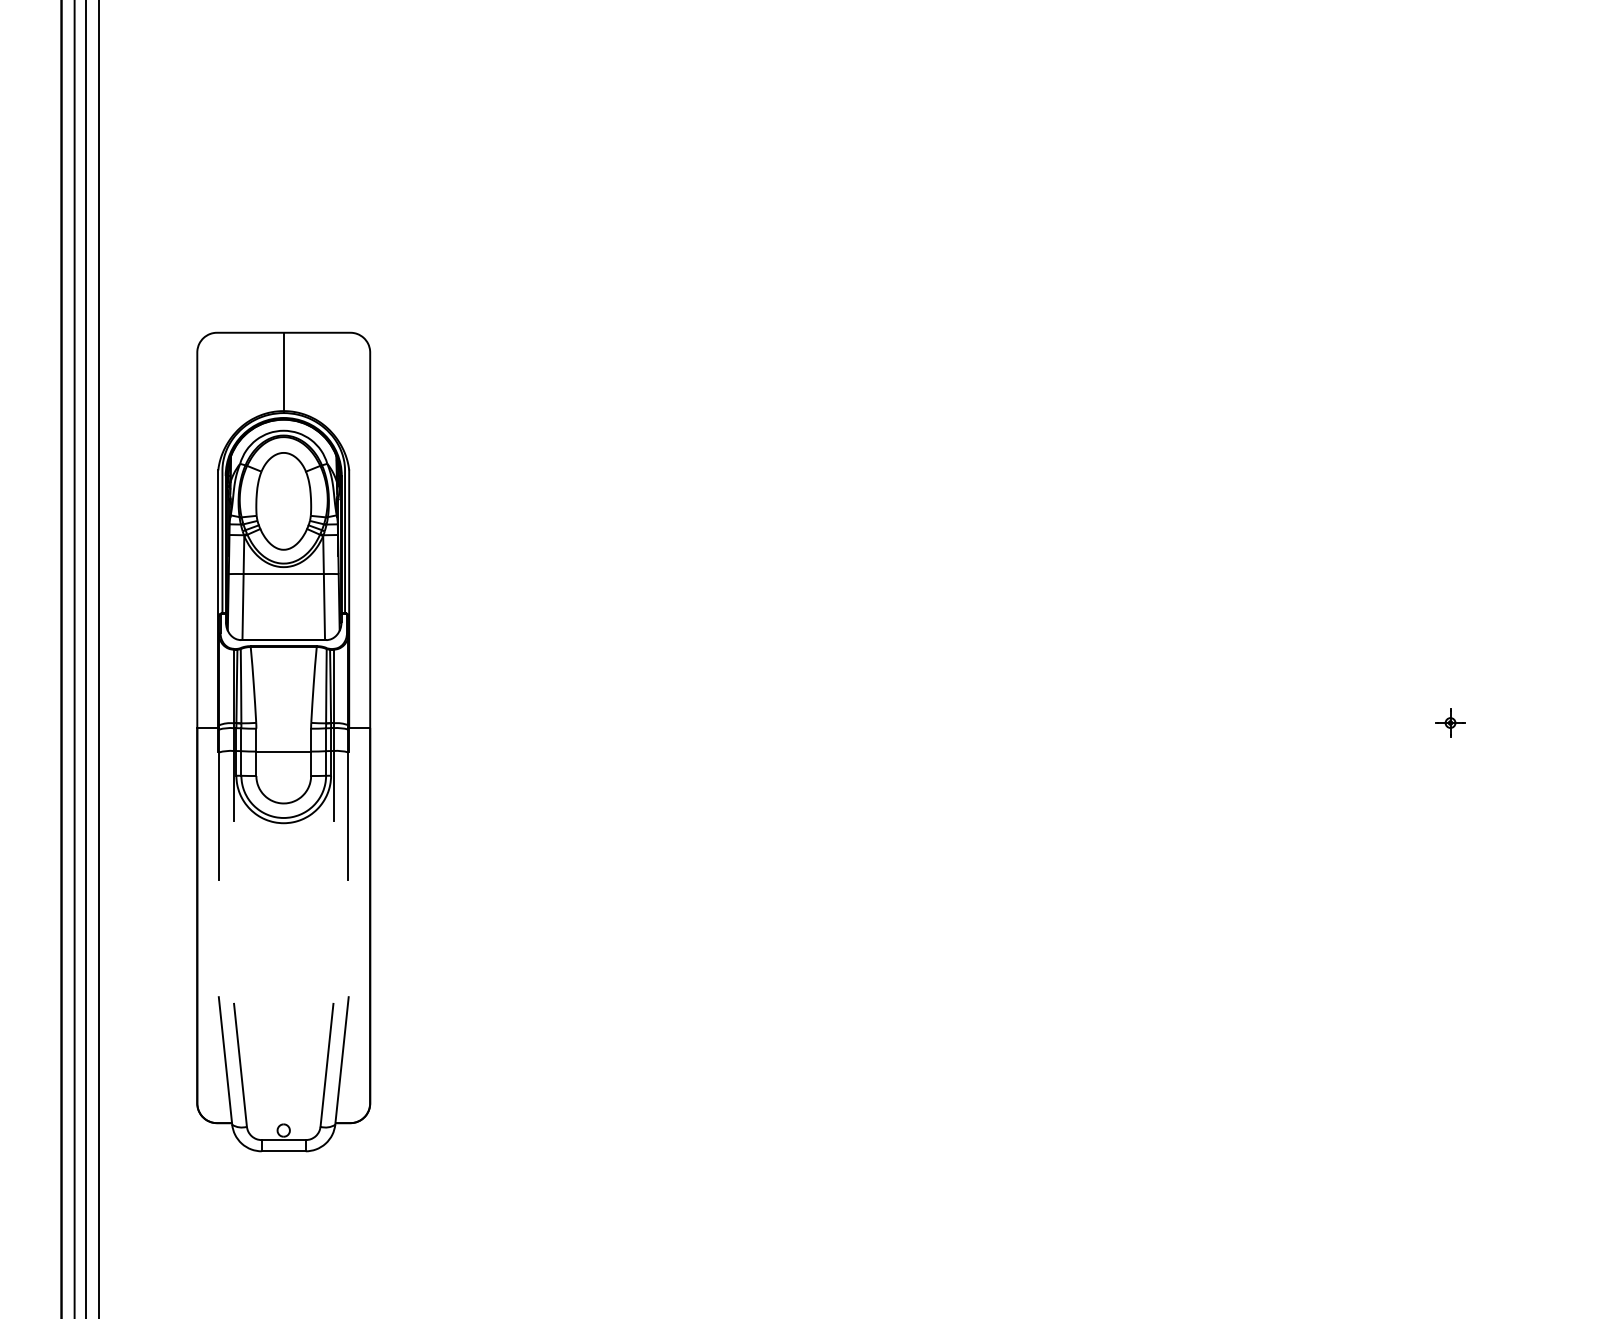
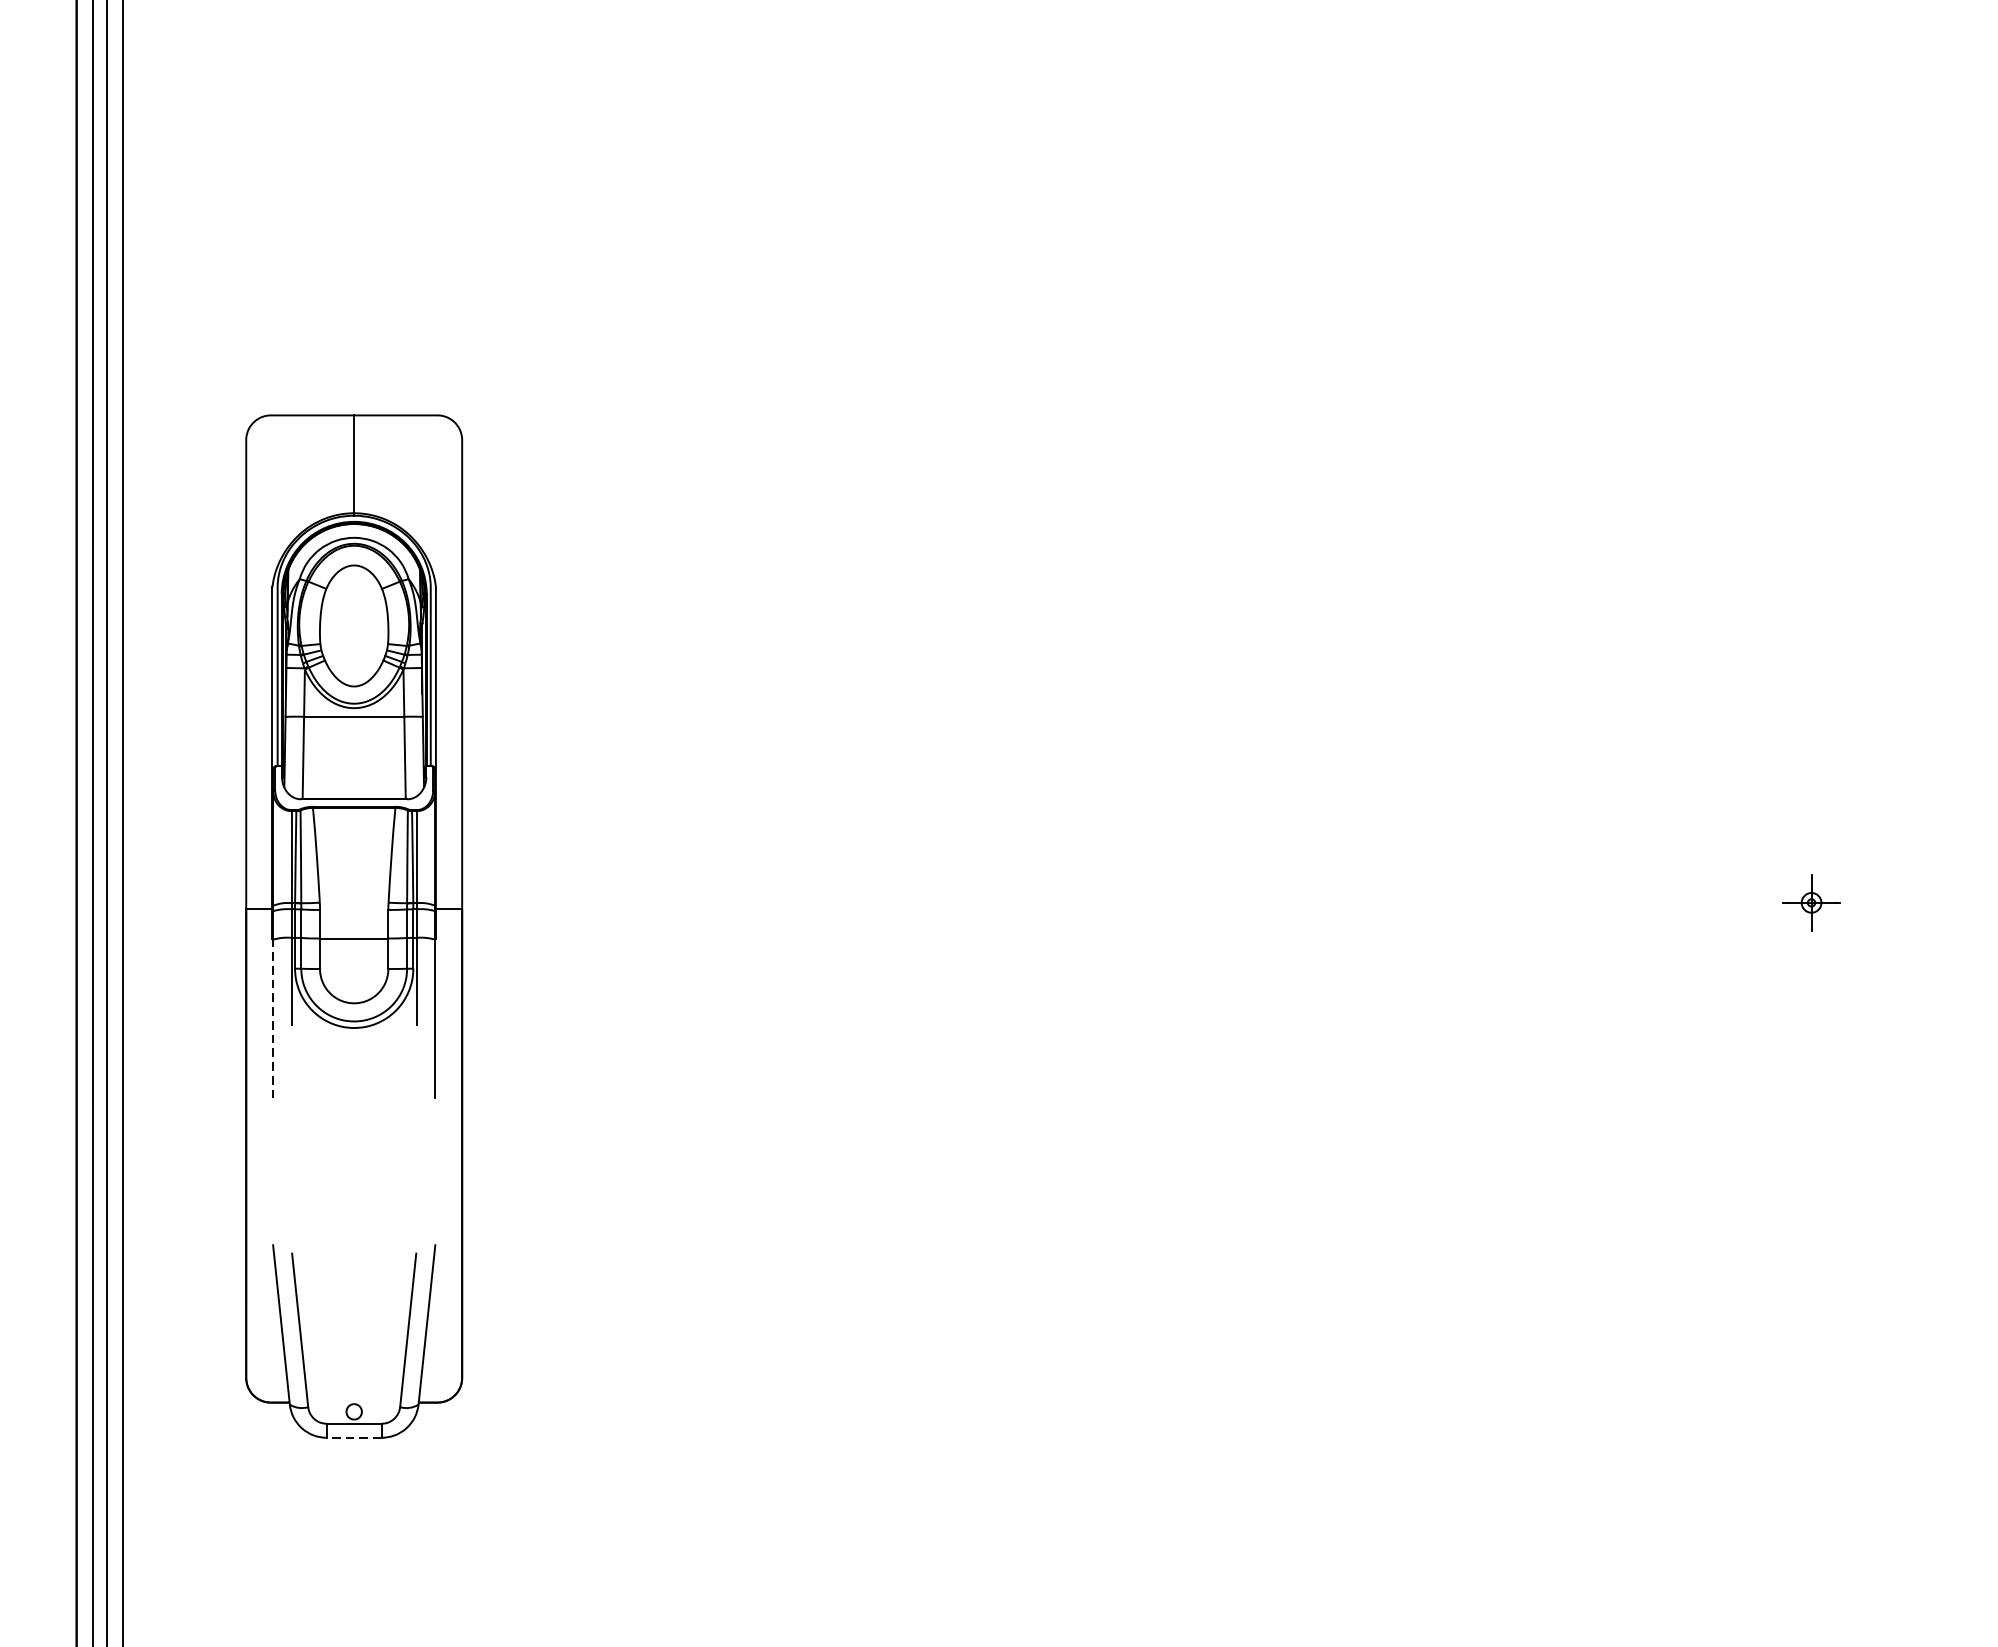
part: (1450, 722) -> (1811, 902), size x1.6
line: (219, 816) -> (273, 1019), solid -> dashed
line: (283, 1151) -> (353, 1438), solid -> dashed

